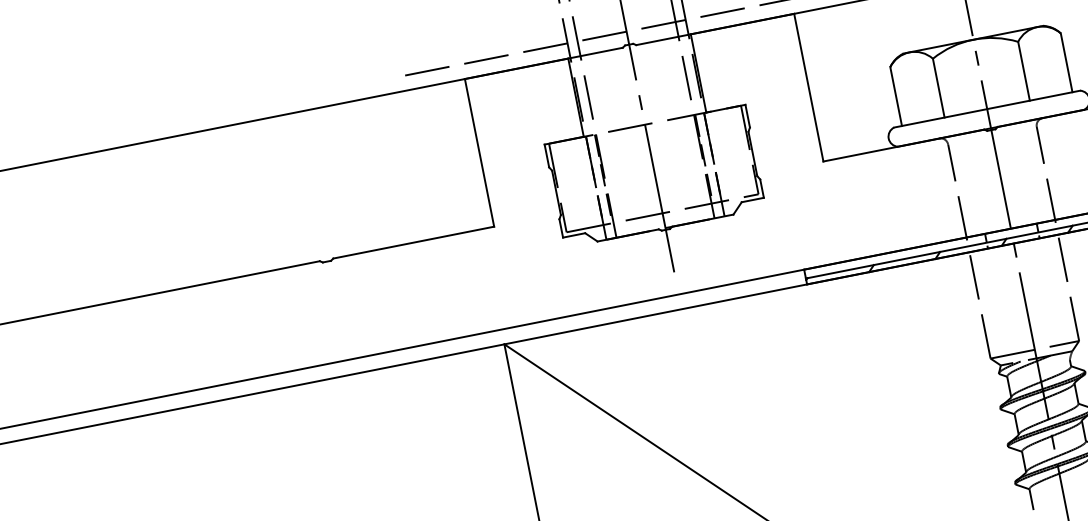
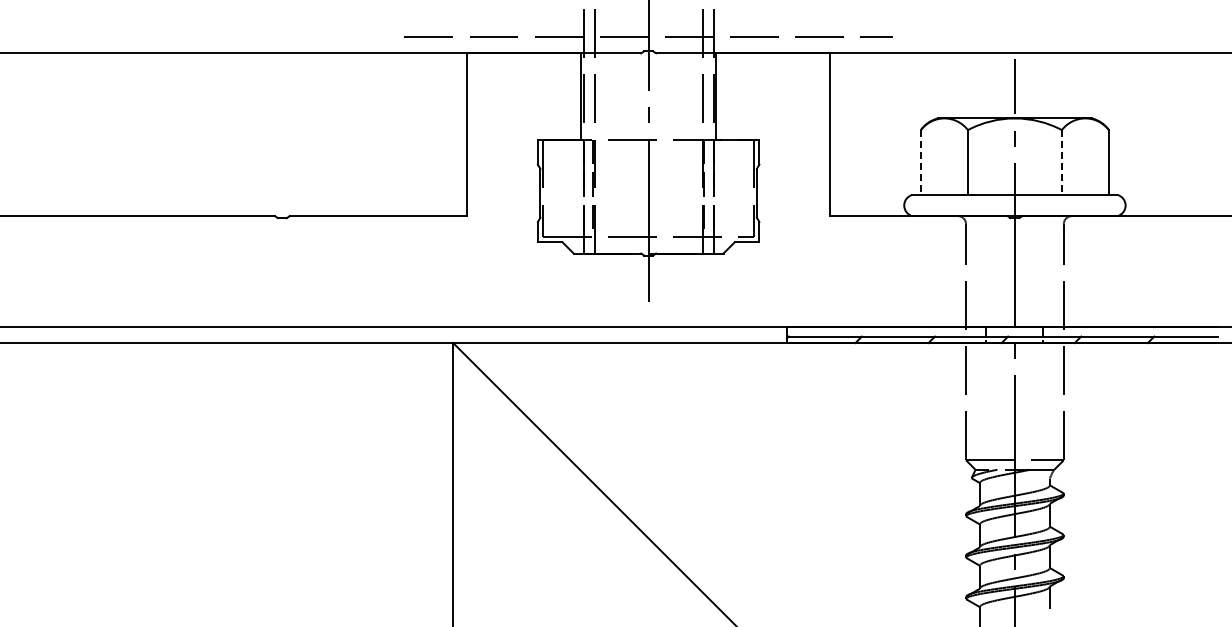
line: (1023, 72) -> (1061, 163), solid -> dashed
line: (895, 97) -> (920, 163), solid -> dashed

